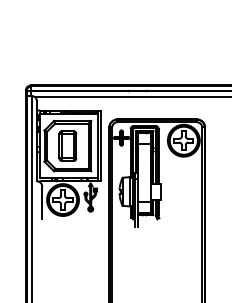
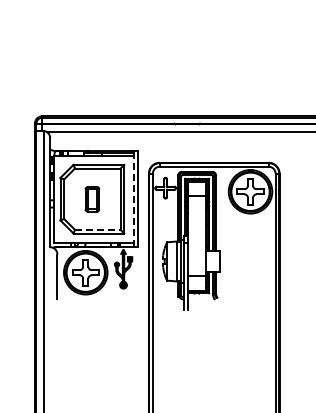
line: (98, 145) -> (133, 198), solid -> dashed
part: (67, 146) -> (92, 199), size x0.6
line: (71, 168) -> (97, 229), solid -> dashed

